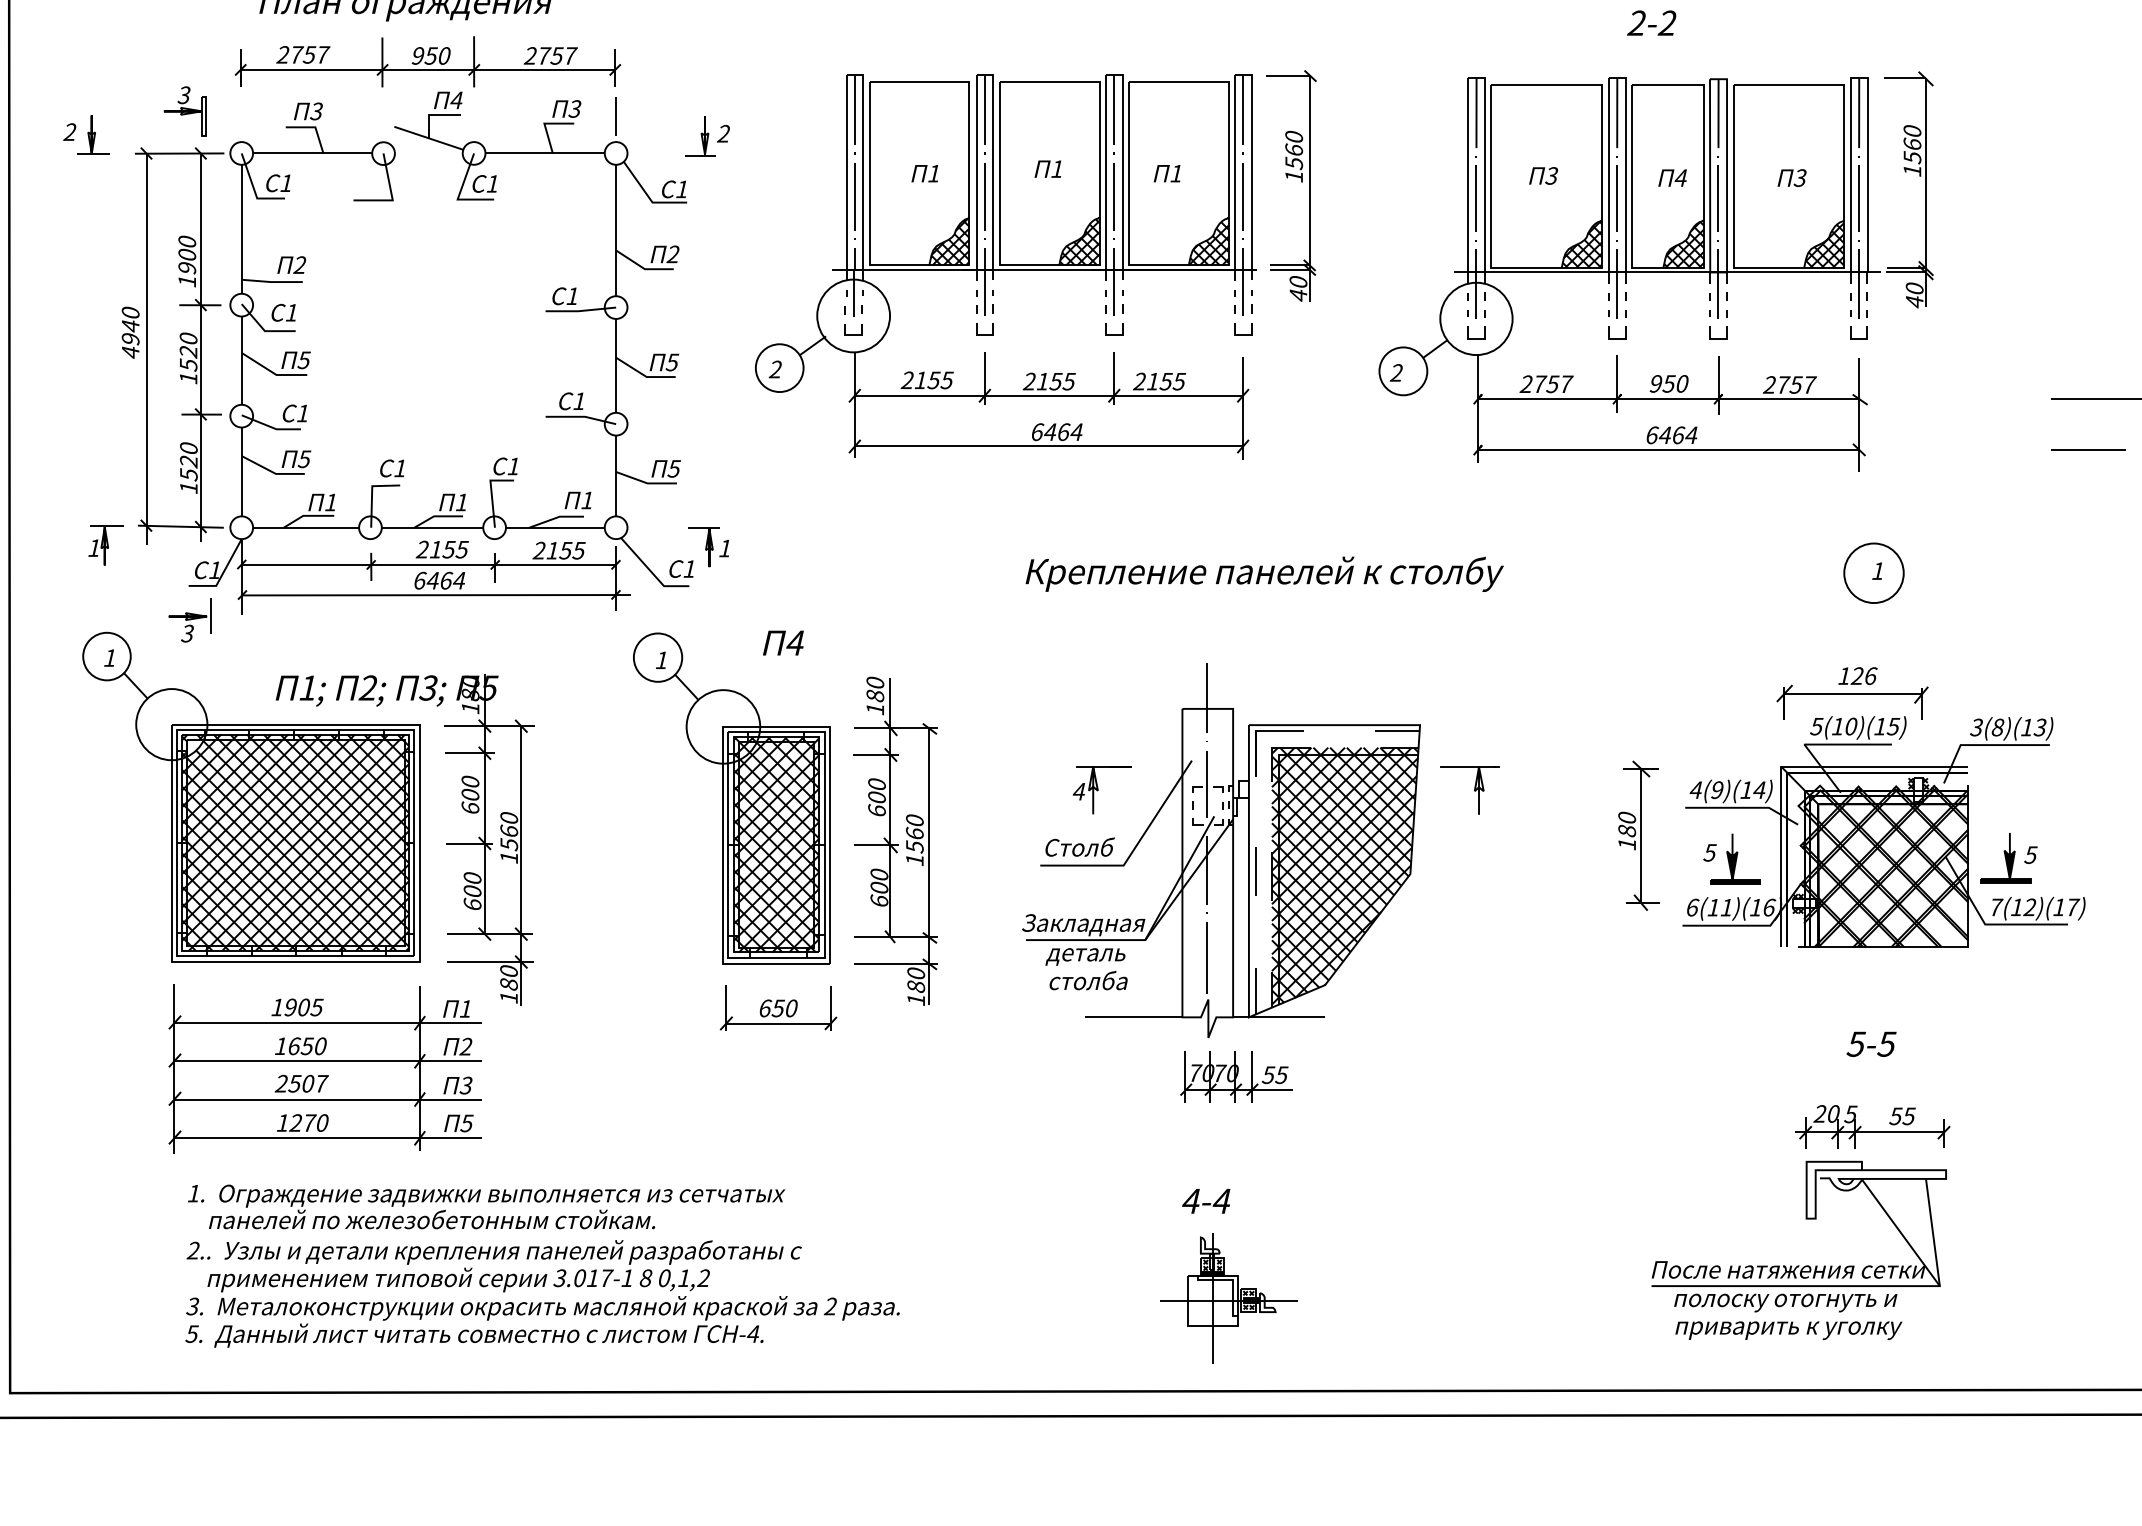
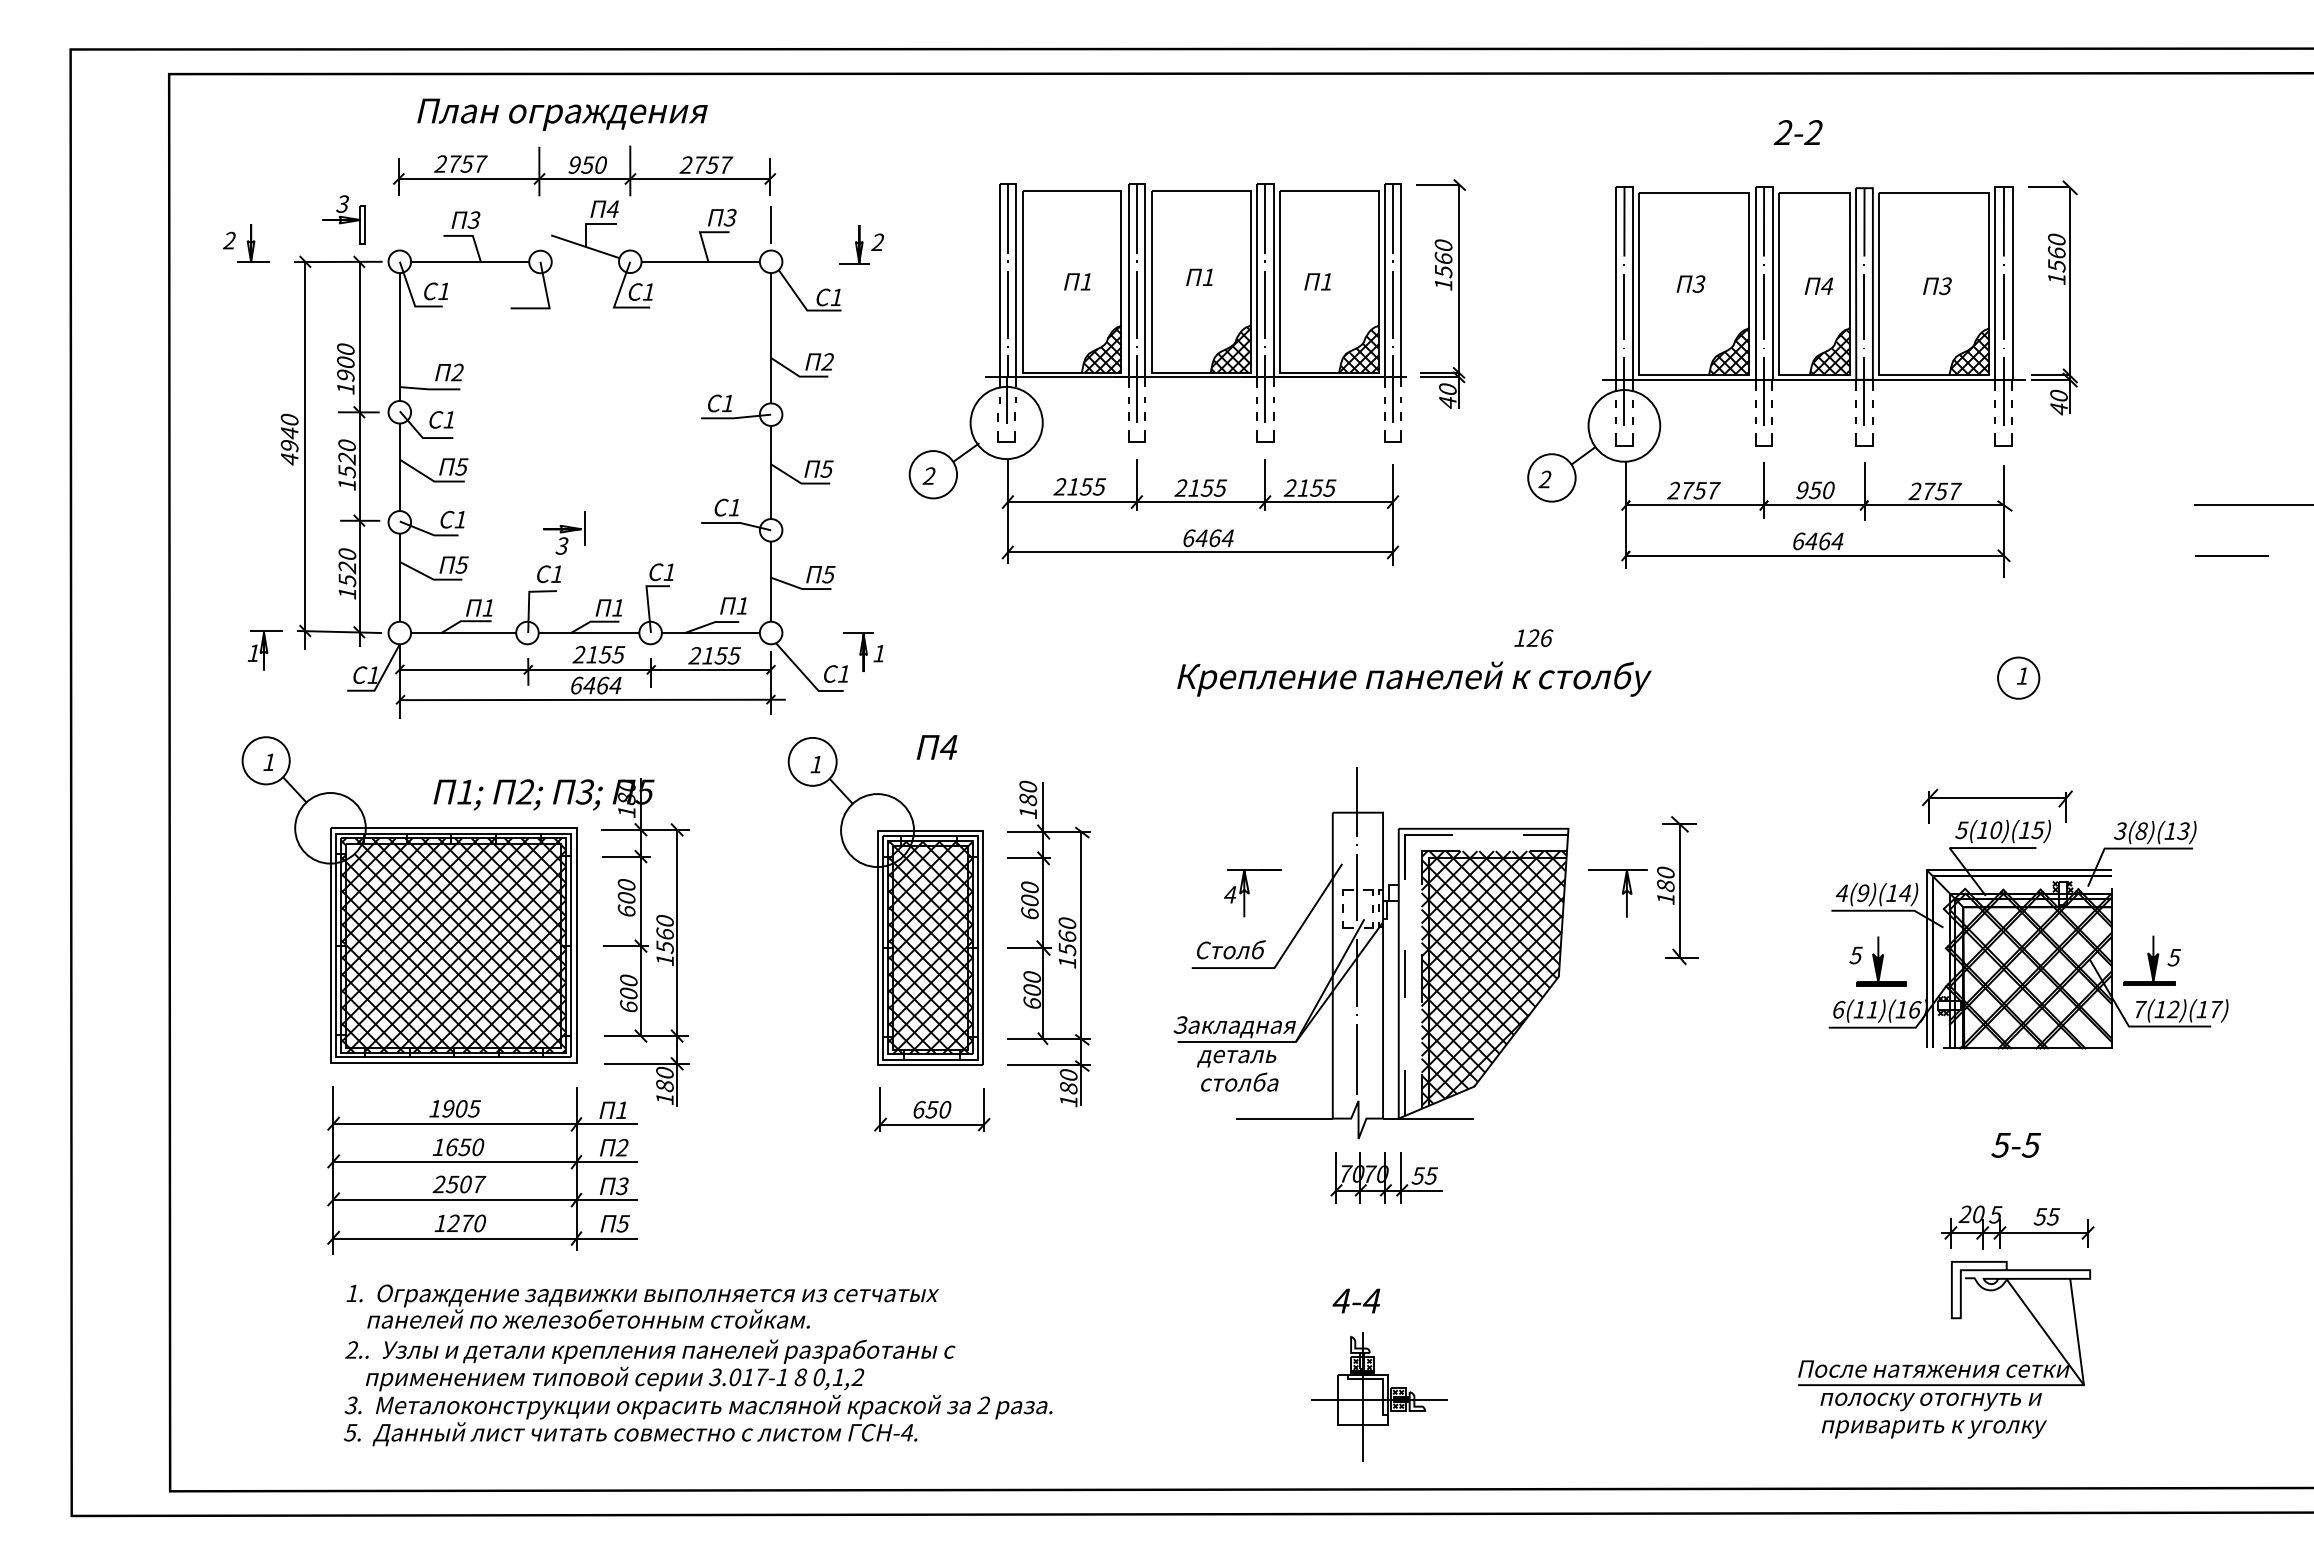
circle: (1873, 572) -> (2018, 677), size x0.7
part: (189, 619) -> (564, 532), moved
text: (1857, 675) -> (1533, 637), moved
part: (1638, 835) -> (1677, 890), moved

